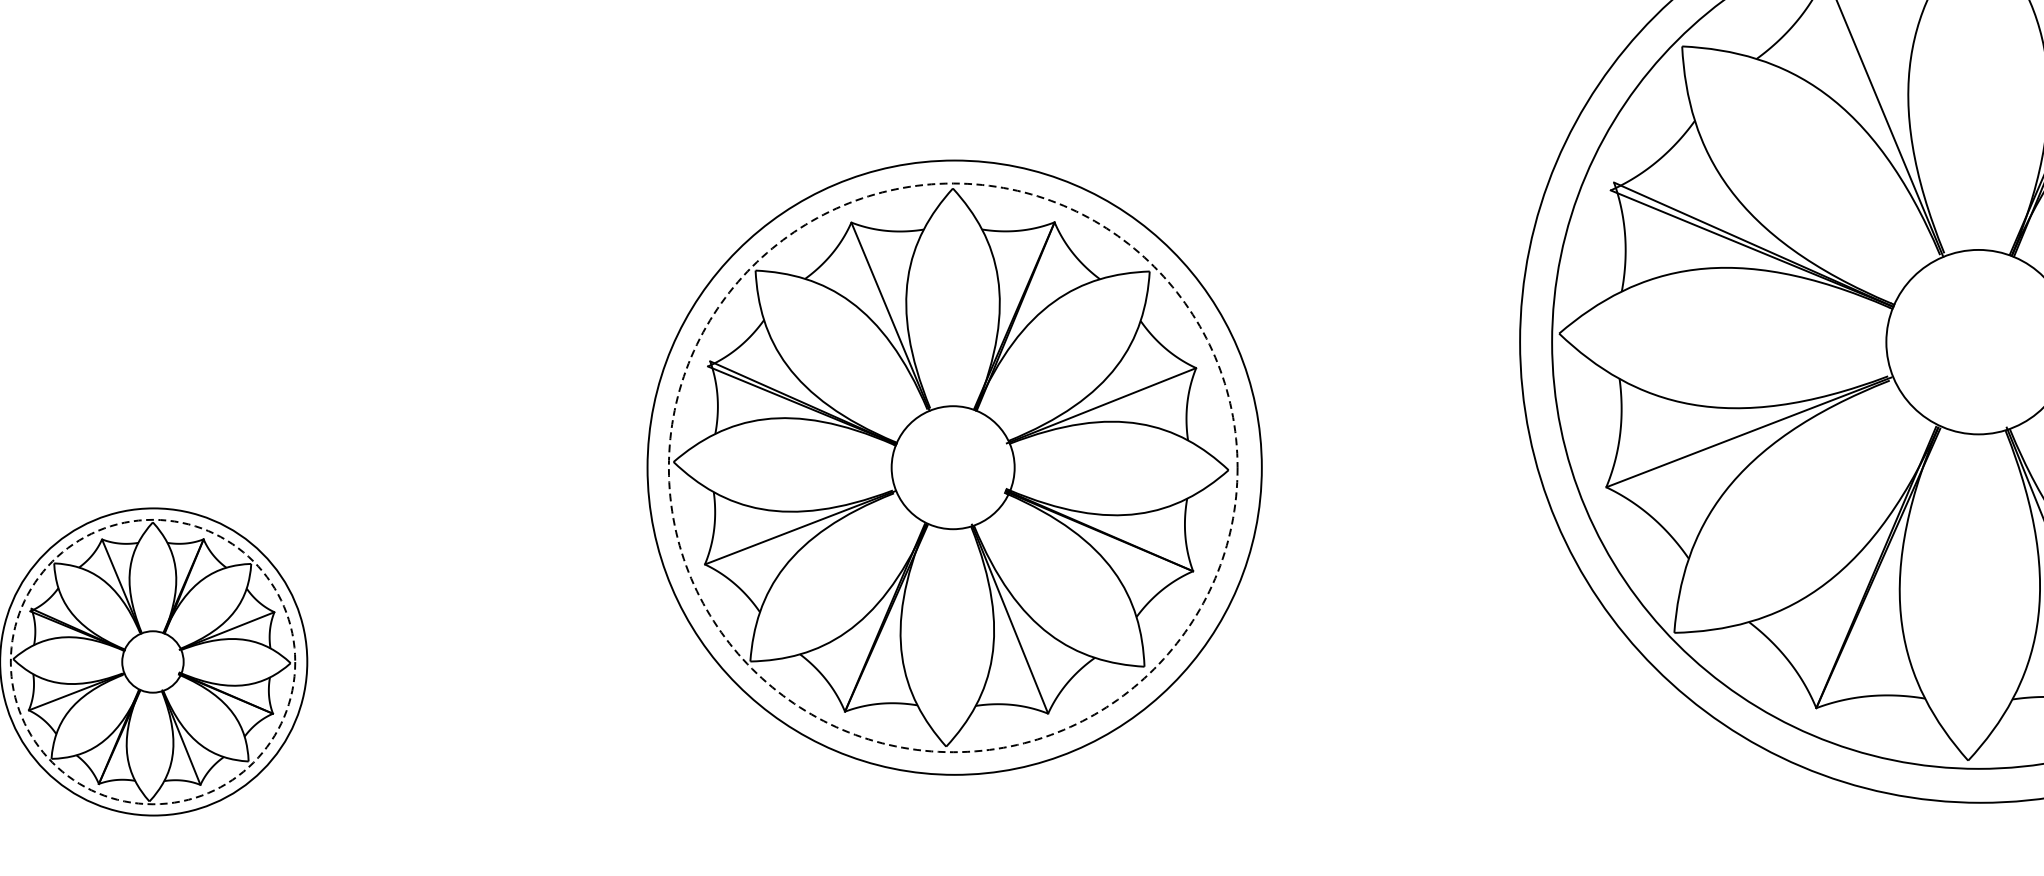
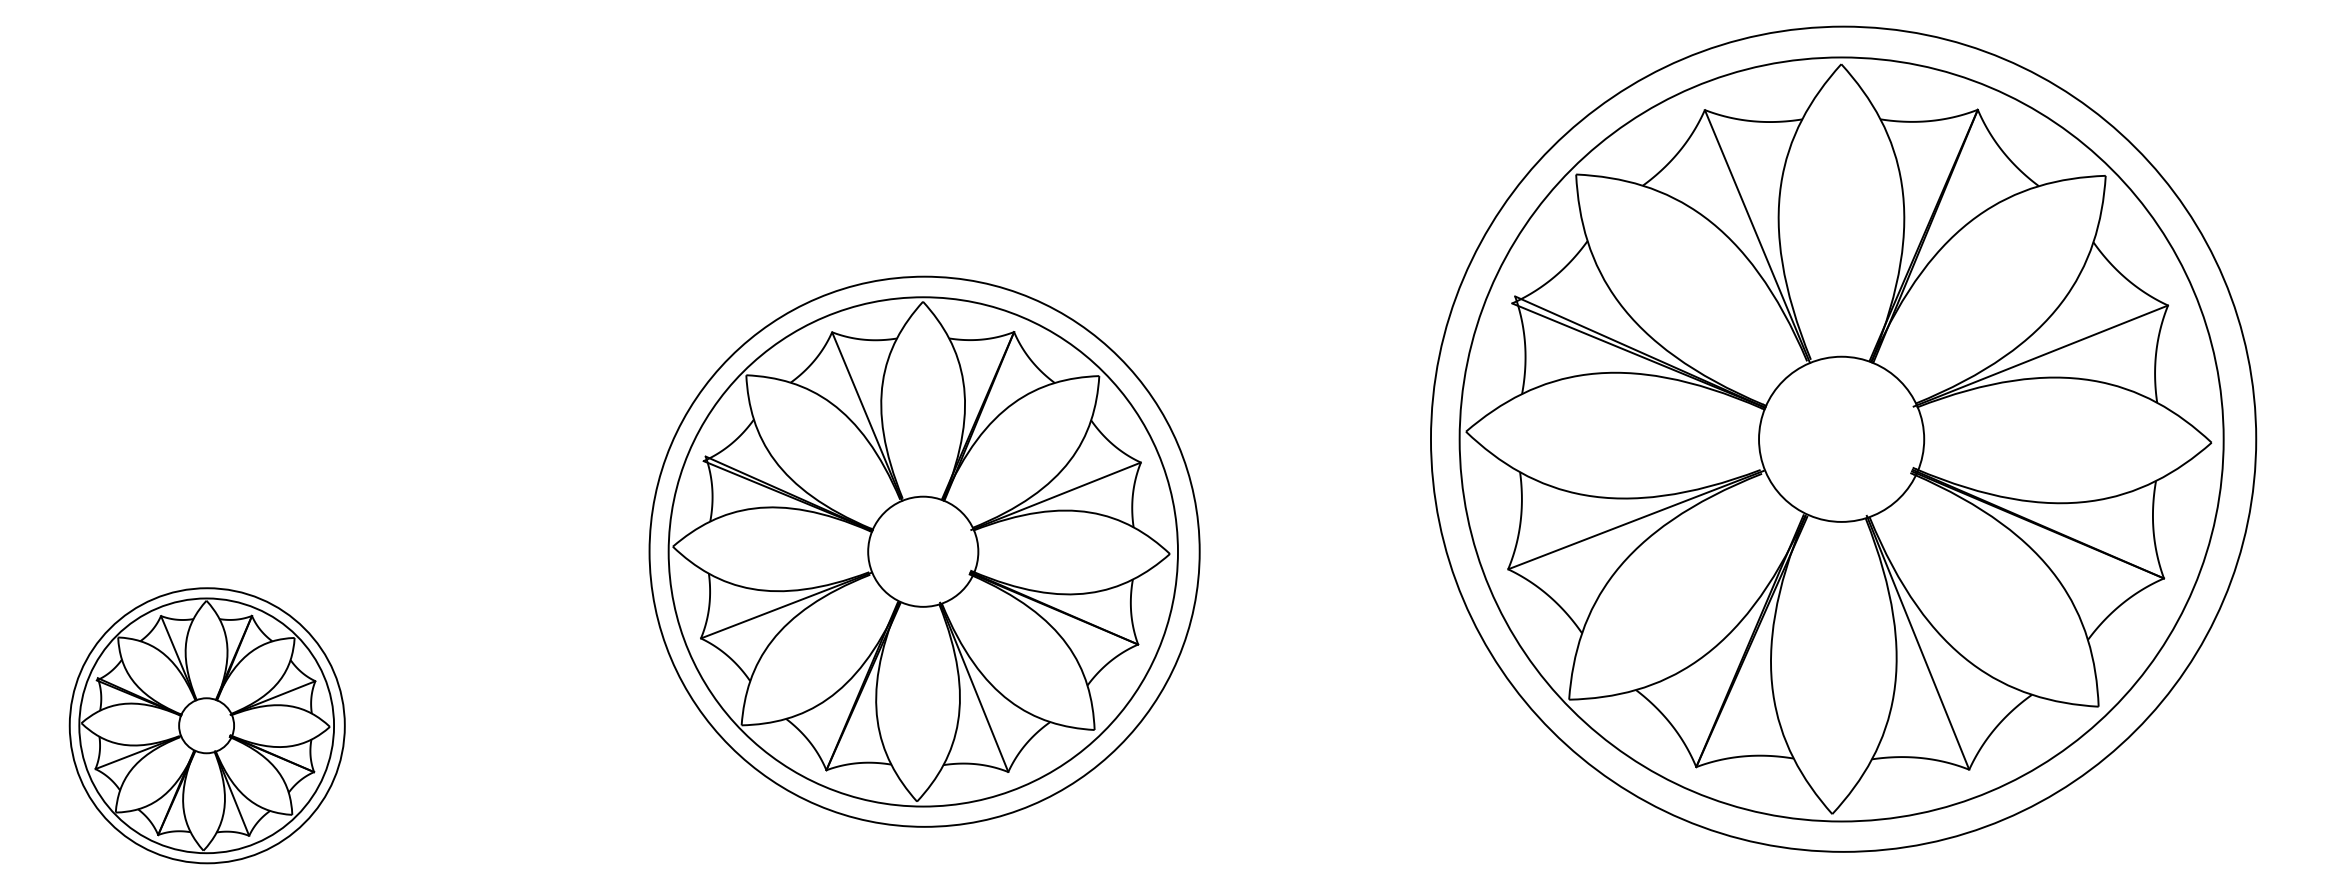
circle: (952, 467) -> (922, 551), dashed -> solid
circle: (152, 661) -> (206, 725), dashed -> solid

